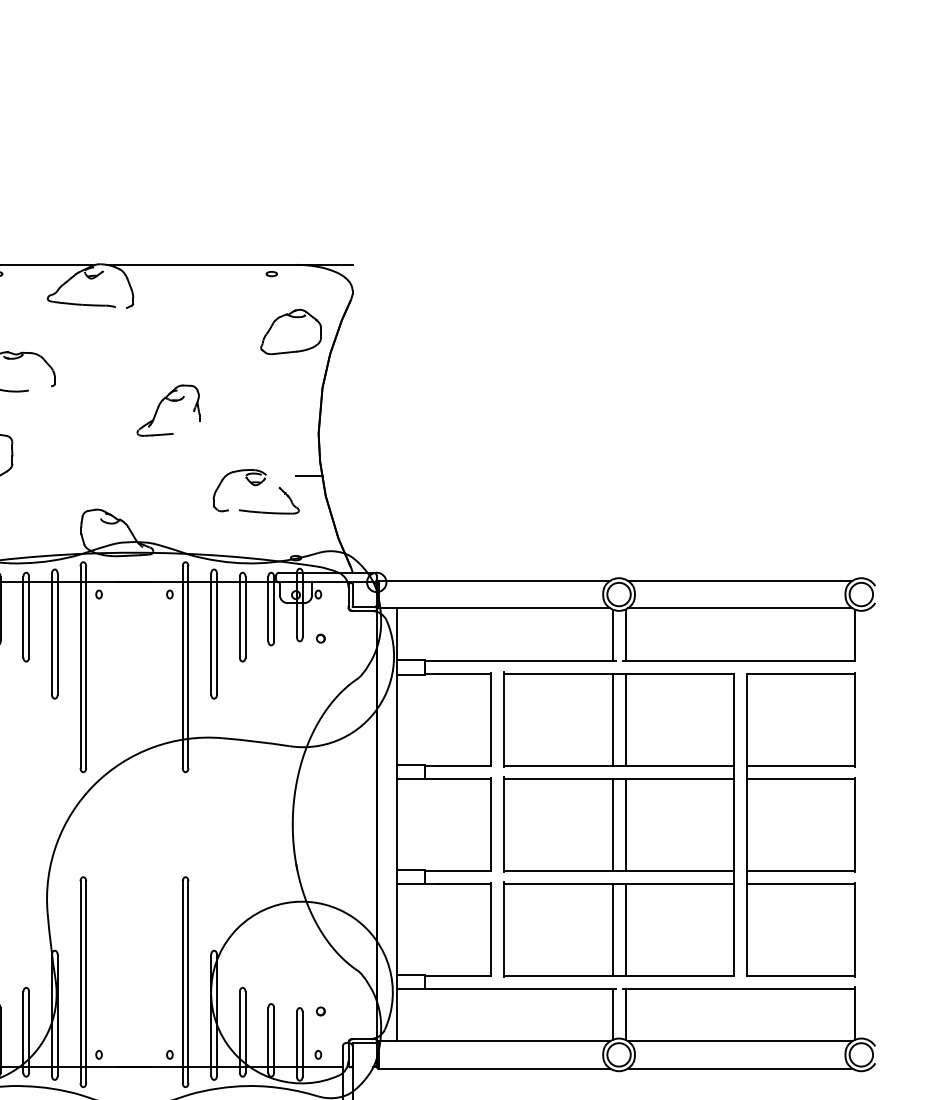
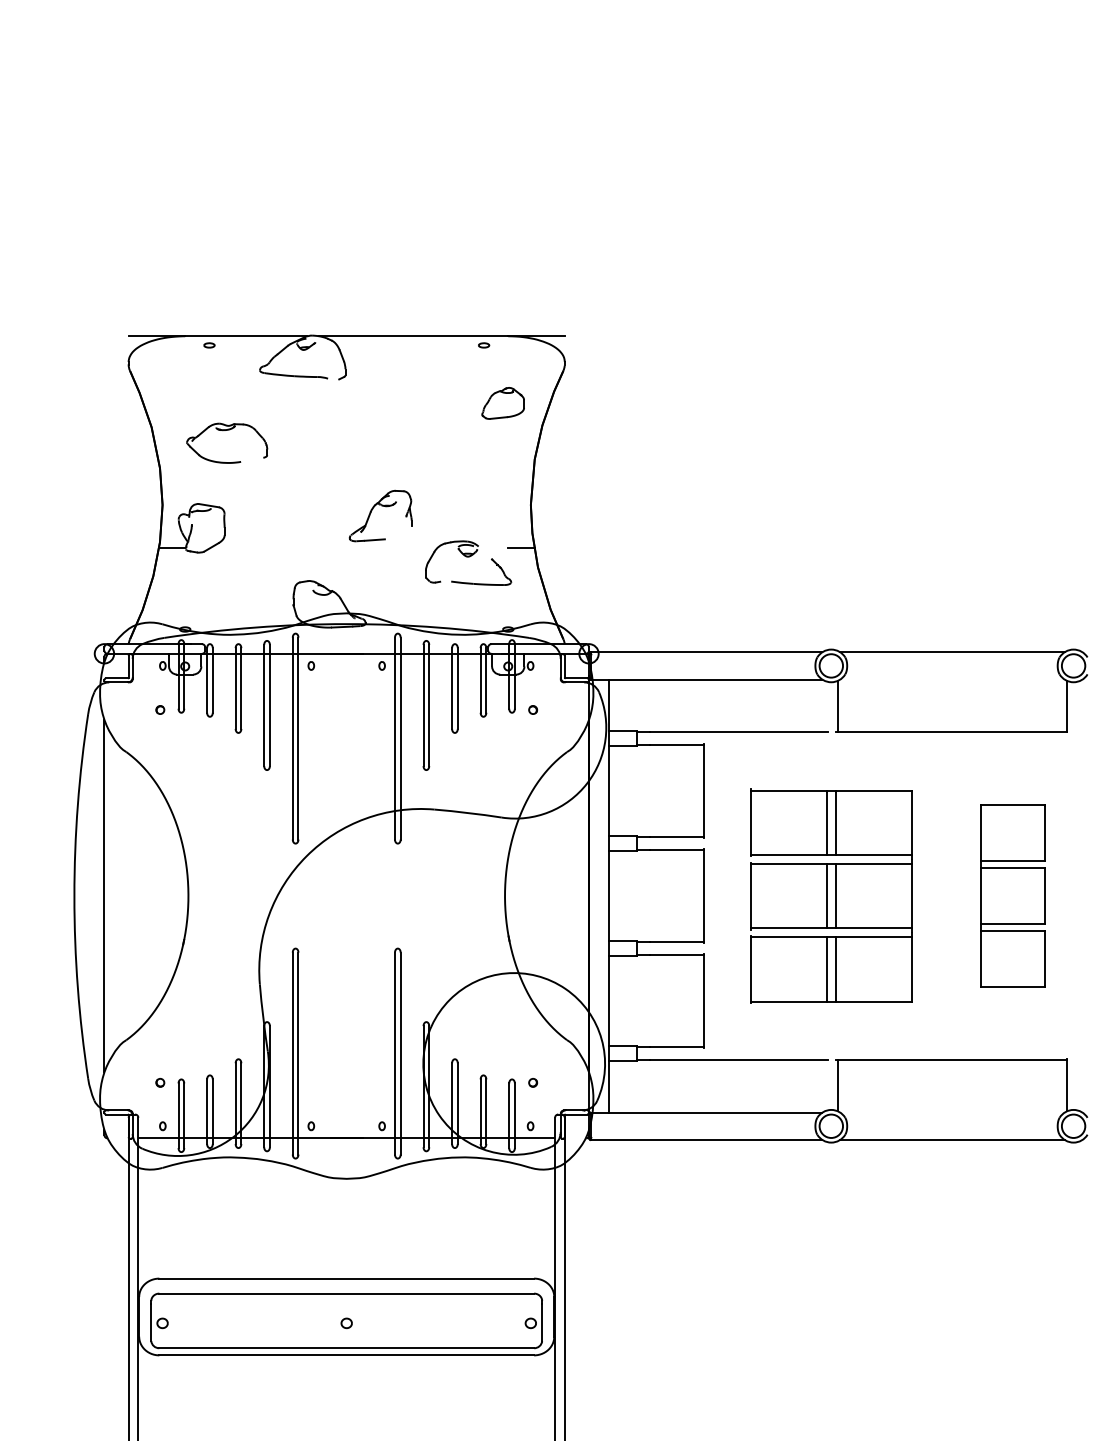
part: (290, 332) -> (502, 403), size x0.7
part: (169, 401) -> (381, 506), moved
line: (740, 608) -> (952, 679), removed
line: (612, 635) -> (824, 706), removed
part: (800, 824) -> (1012, 895), size x0.6
part: (619, 825) -> (831, 896), size x0.7
line: (612, 1014) -> (824, 1085), removed
line: (740, 1041) -> (952, 1112), removed

